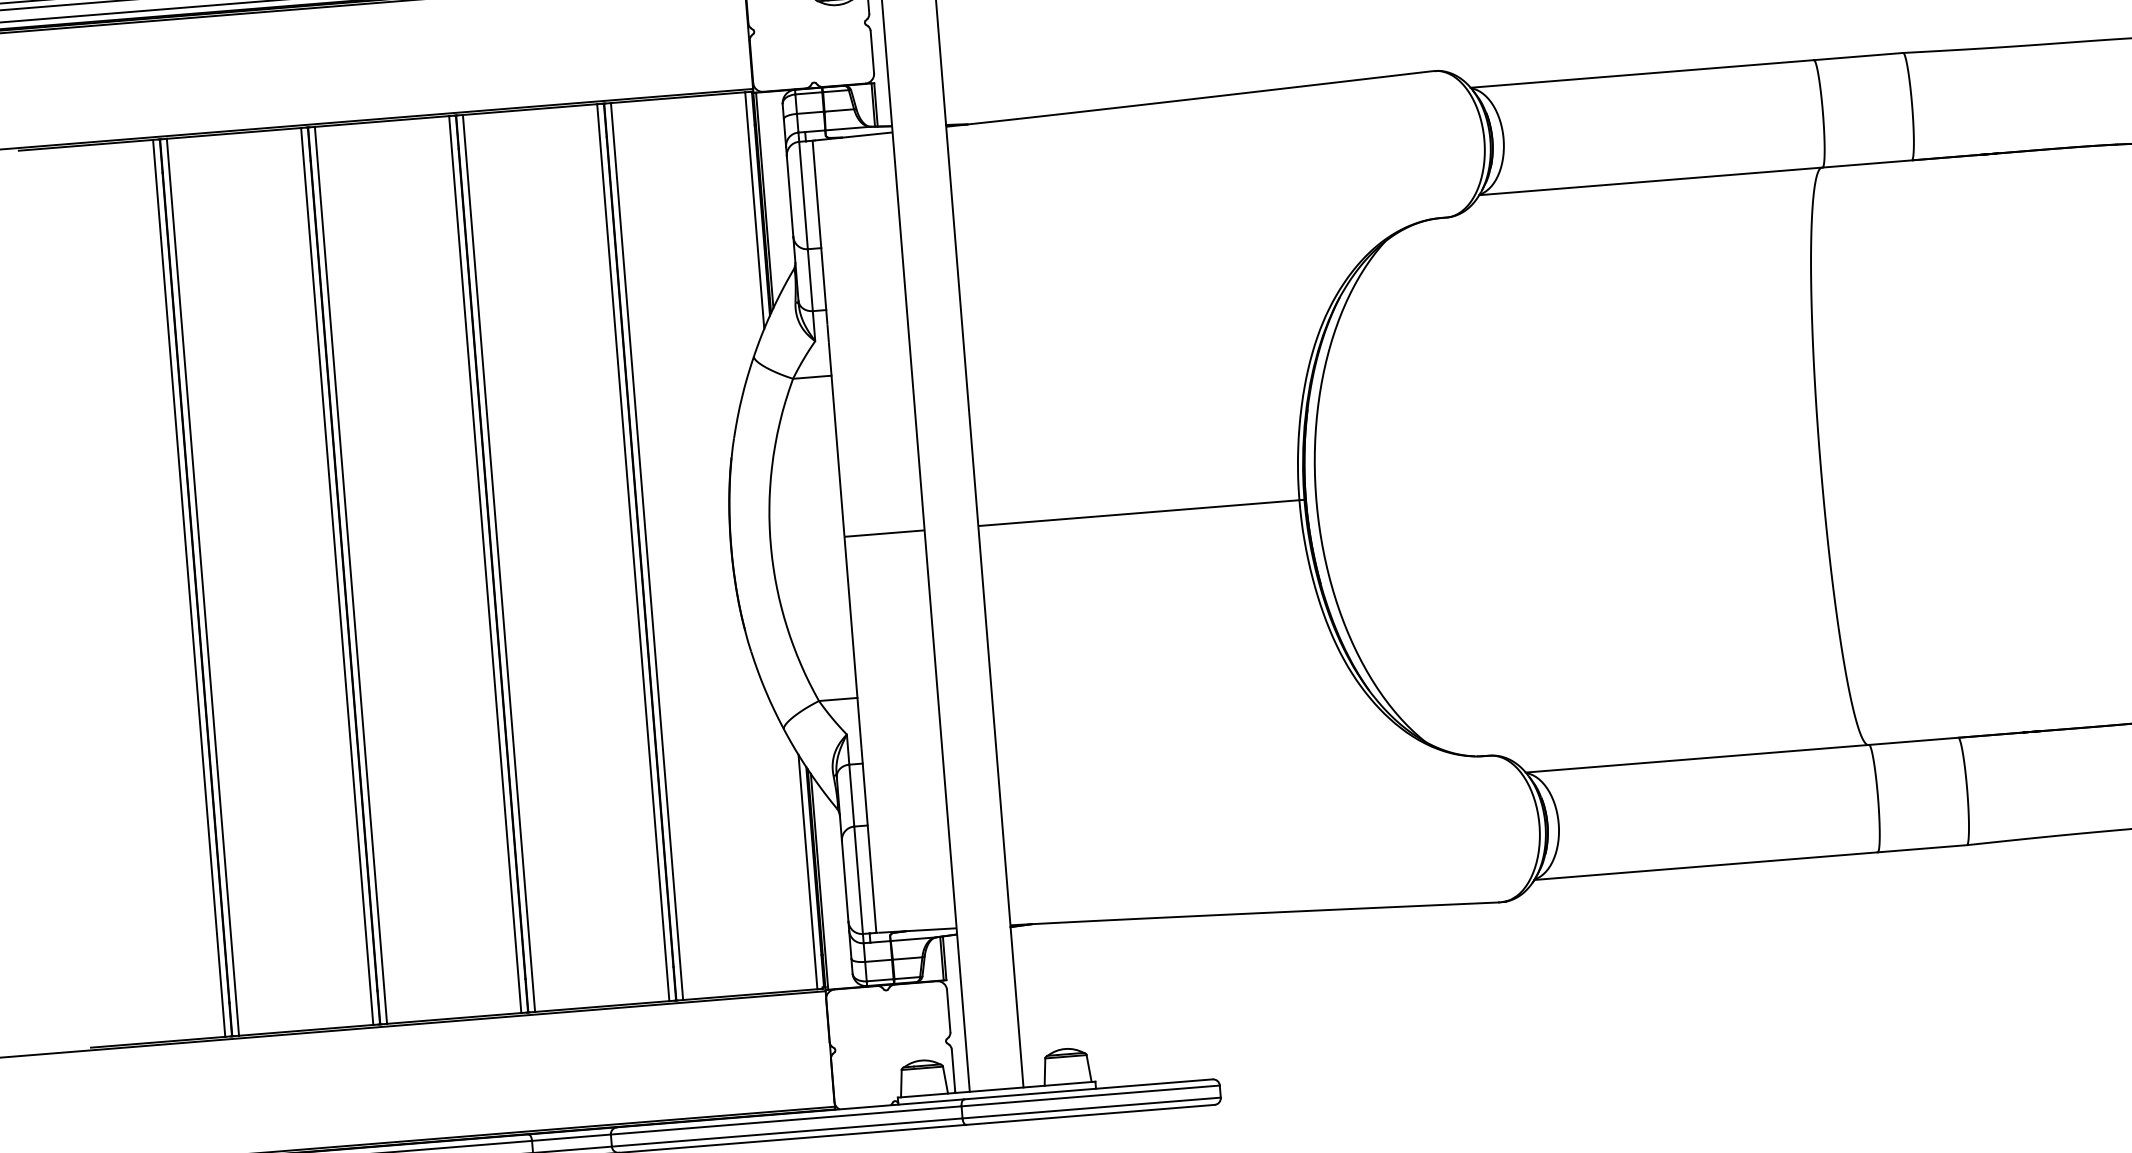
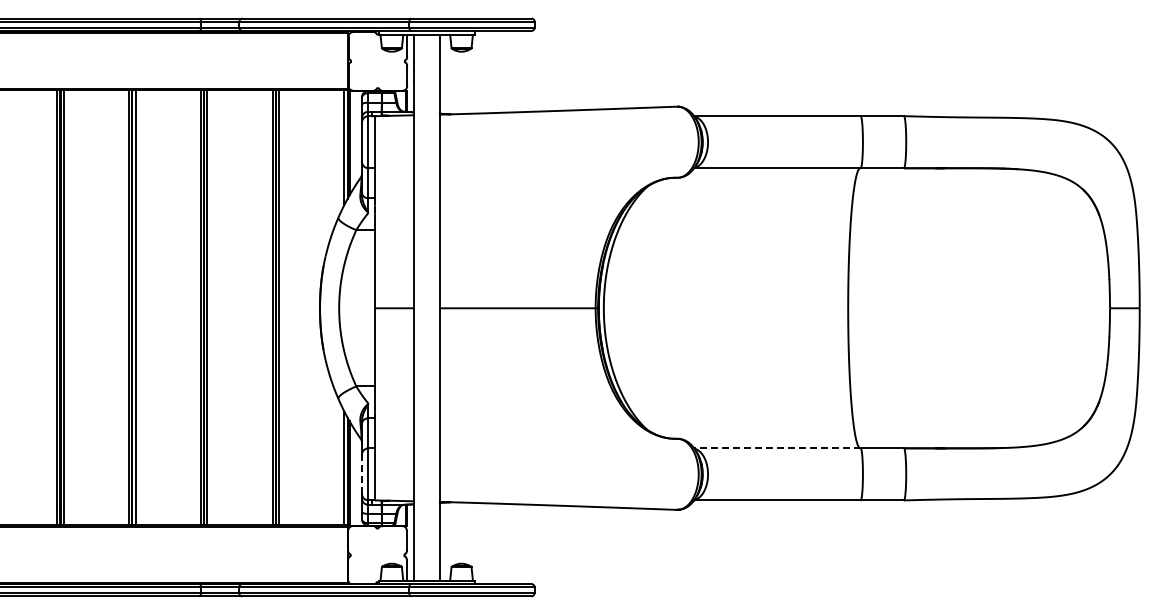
line: (1695, 759) -> (776, 448), solid -> dashed
line: (844, 881) -> (361, 474), solid -> dashed

